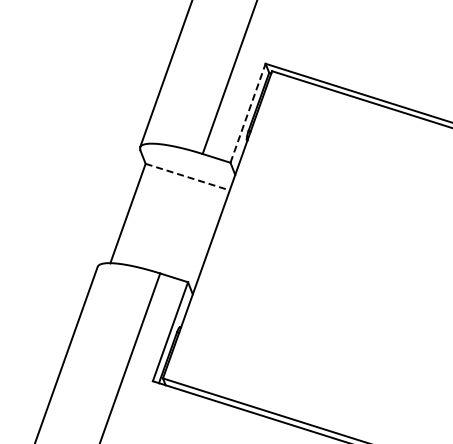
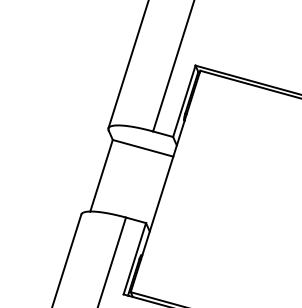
line: (248, 113) -> (184, 101), dashed -> solid
line: (188, 177) -> (143, 148), dashed -> solid

